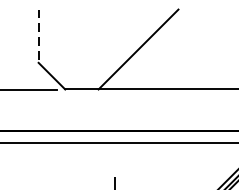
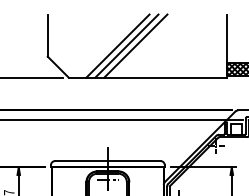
line: (38, 37) -> (47, 36), dashed -> solid
line: (126, 48) -> (117, 45), added
line: (149, 48) -> (135, 45), added

